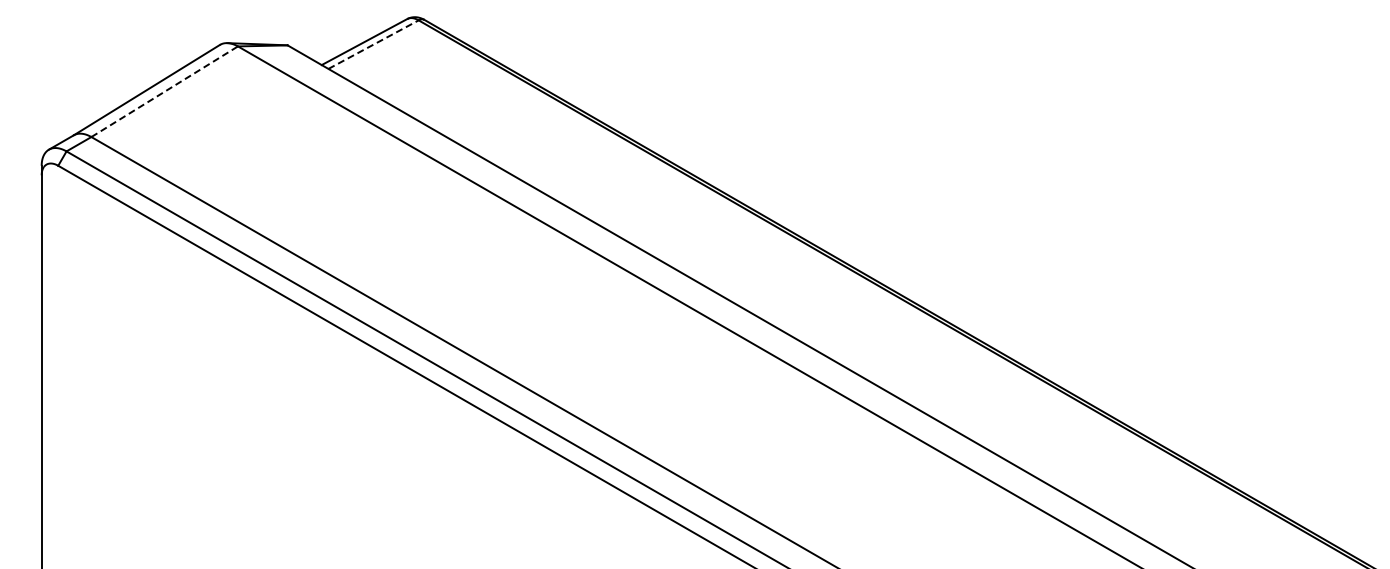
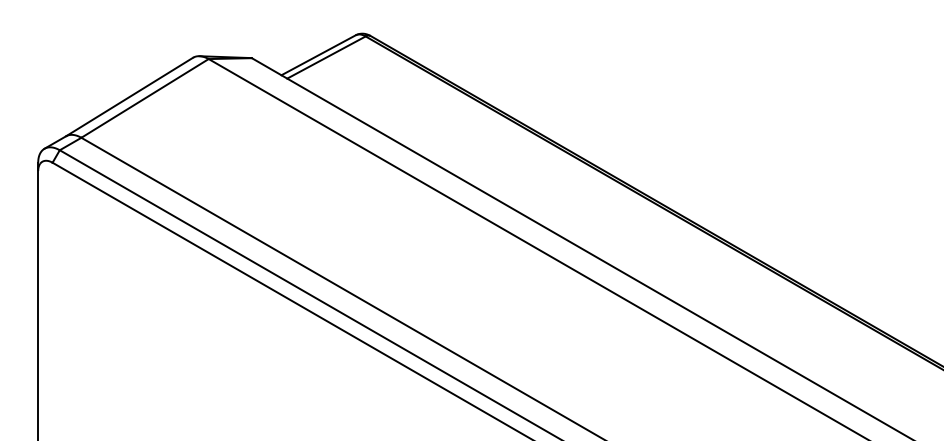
line: (374, 44) -> (327, 57), dashed -> solid
line: (165, 91) -> (145, 98), dashed -> solid

